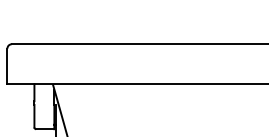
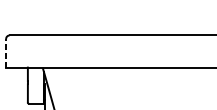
line: (7, 66) -> (6, 53), solid -> dashed

